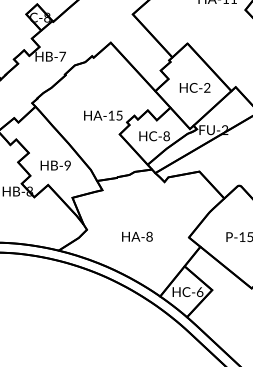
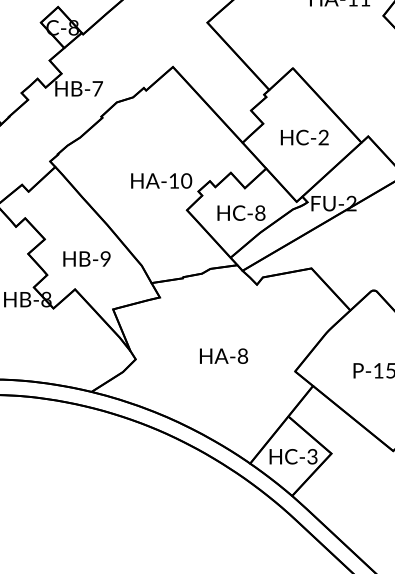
text: (119, 115) -> (186, 180), HA-15 -> HA-10
text: (137, 236) -> (224, 355), moved
text: (200, 291) -> (313, 455), HC-6 -> HC-3

